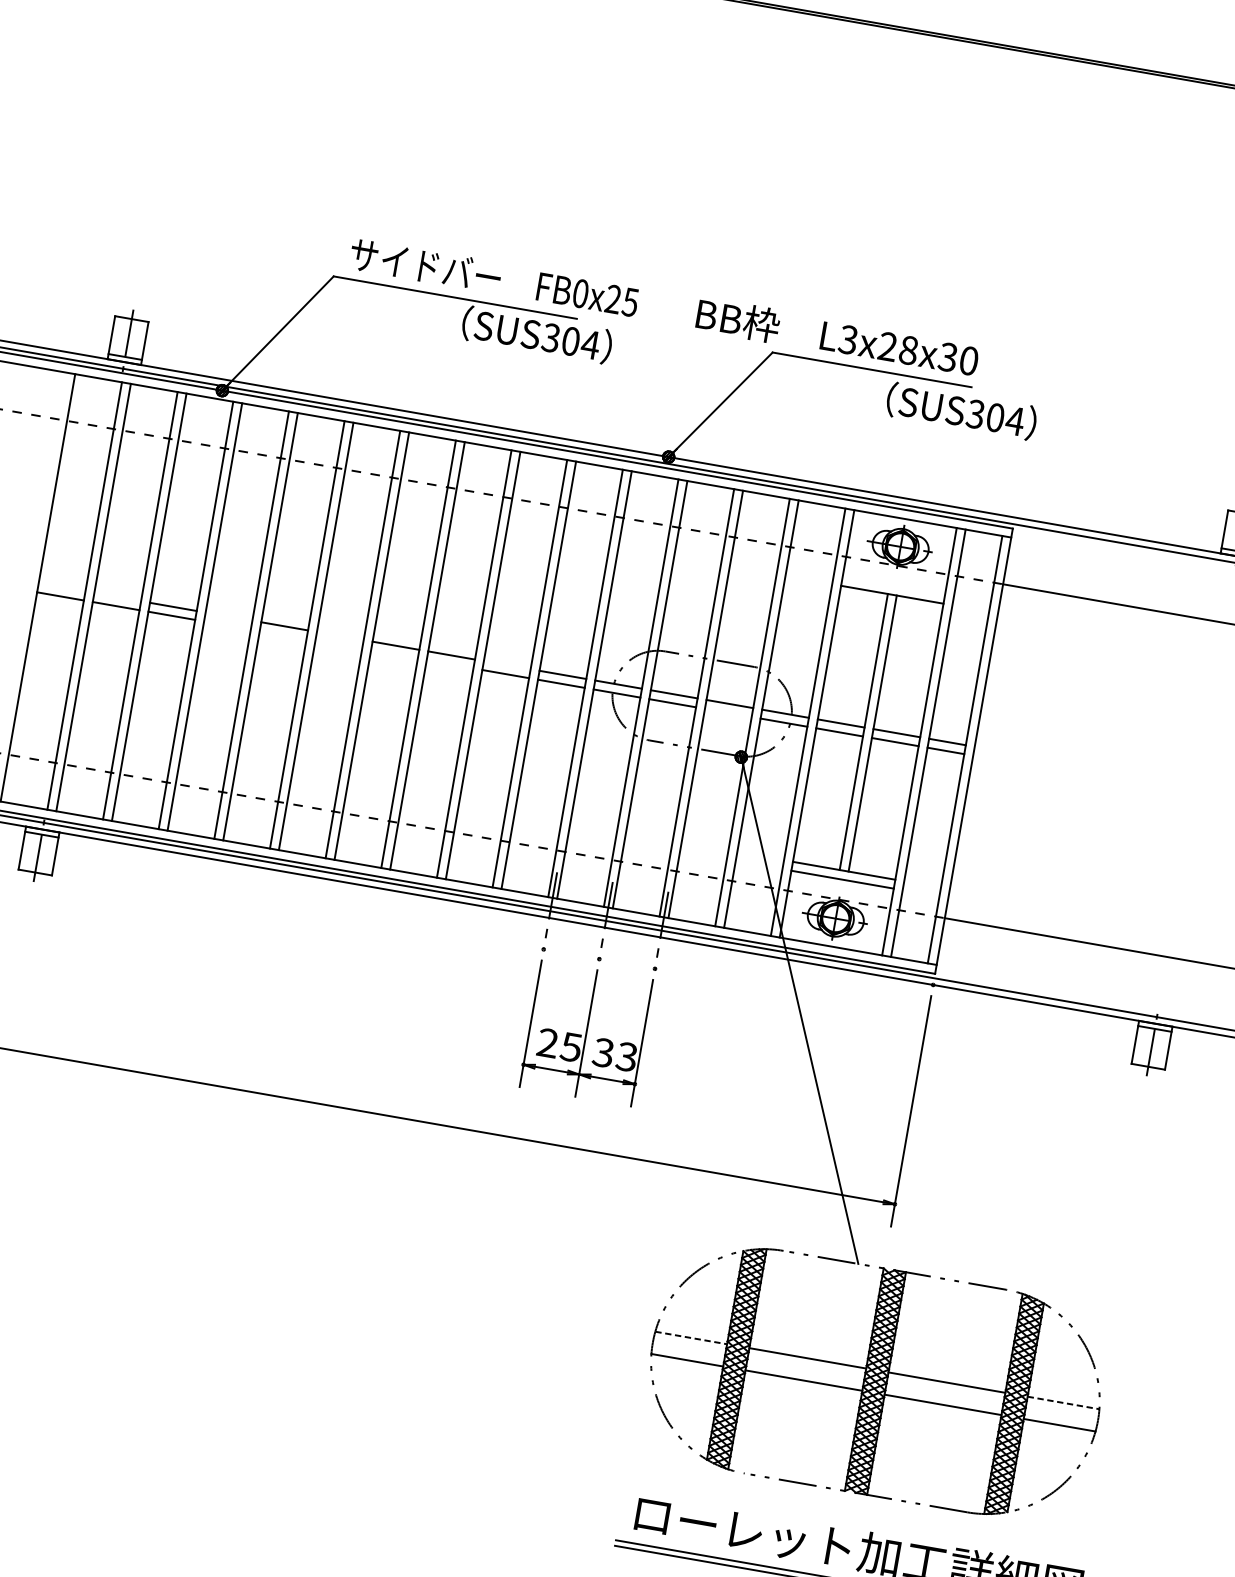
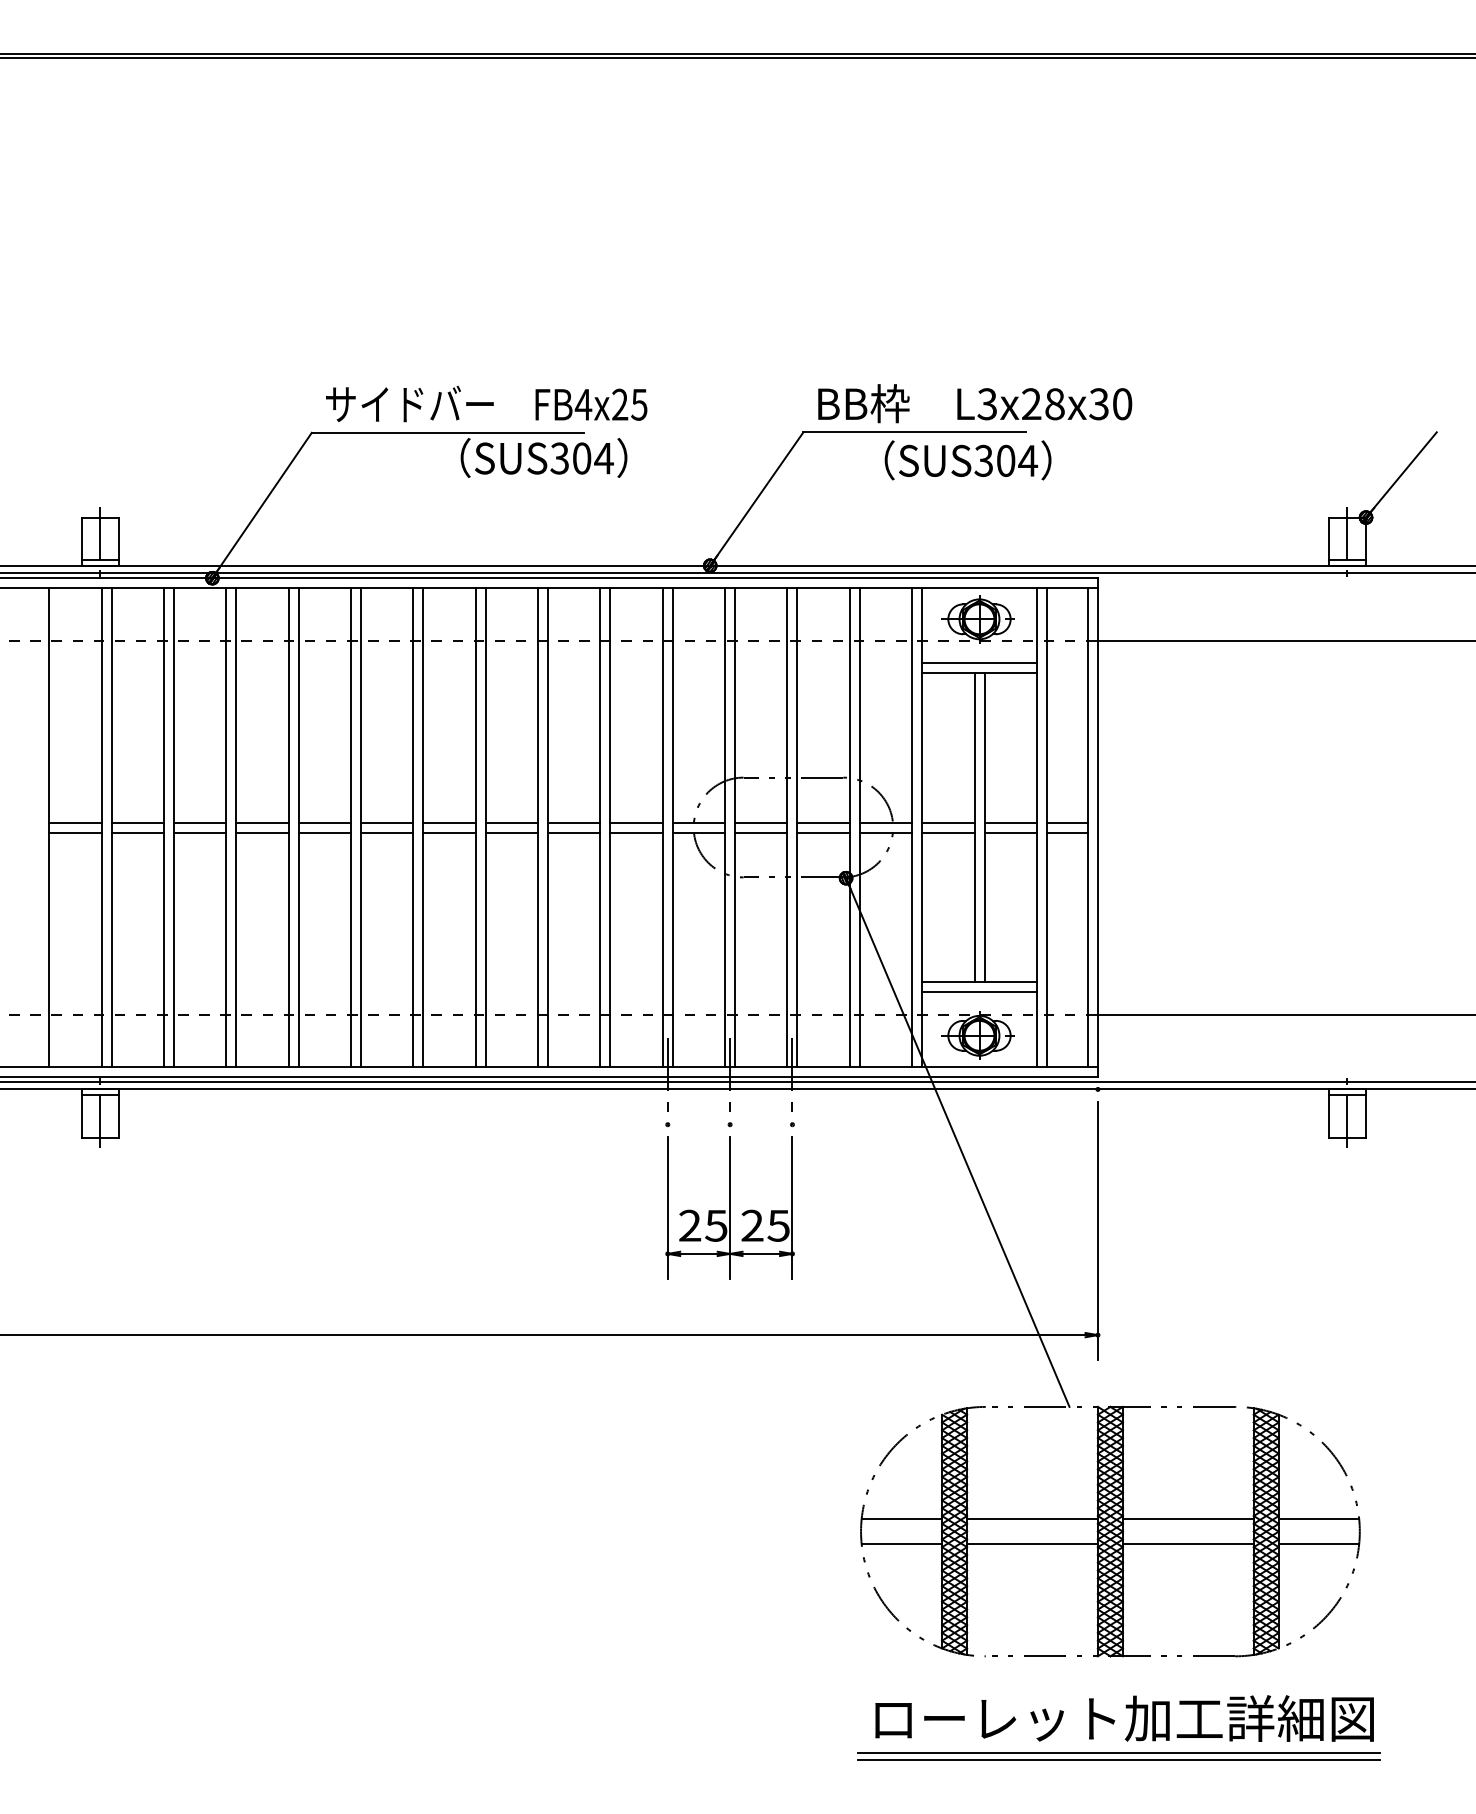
text: (580, 293) -> (583, 404), FB0x25 -> FB4x25
text: (837, 337) -> (975, 403), moved
text: (961, 411) -> (967, 460), moved
line: (893, 585) -> (979, 662), added
line: (62, 587) -> (75, 822), added
line: (117, 597) -> (137, 822), added
line: (229, 616) -> (262, 822), added
line: (227, 625) -> (262, 832), added
line: (282, 635) -> (324, 832), added
line: (340, 636) -> (387, 822), added
line: (339, 644) -> (387, 832), added
line: (394, 654) -> (449, 832), added
line: (449, 664) -> (511, 832), added
line: (507, 665) -> (574, 822), added
line: (728, 712) -> (823, 832), added
text: (615, 1054) -> (765, 1225), 33 -> 25
line: (691, 1338) -> (902, 1519), dashed -> solid
line: (1063, 1403) -> (1319, 1519), dashed -> solid

